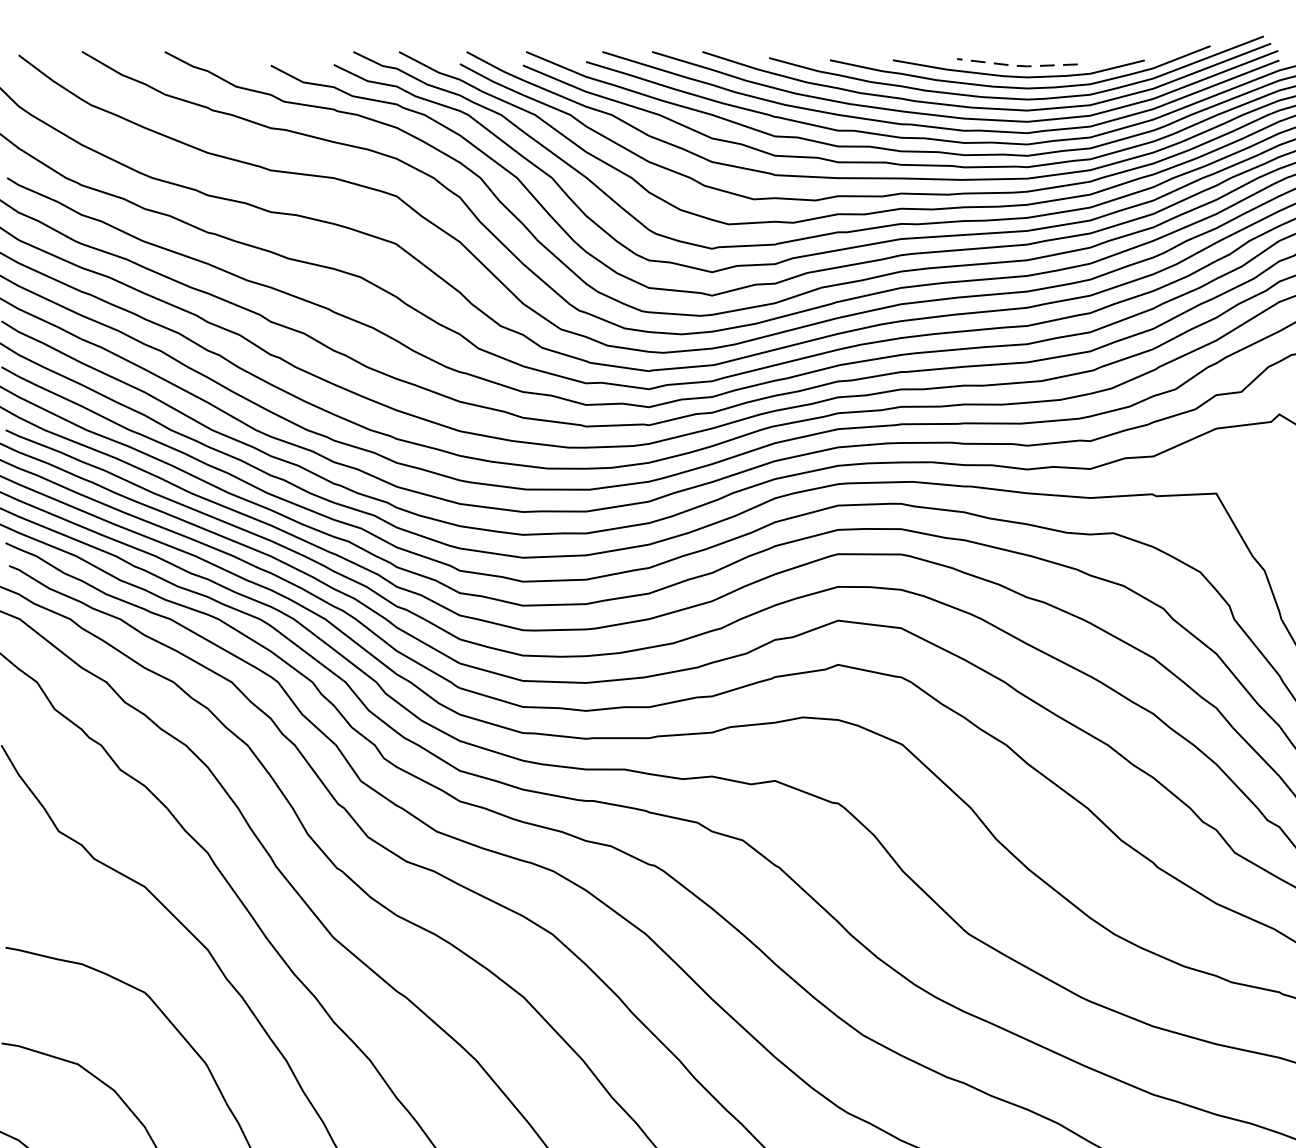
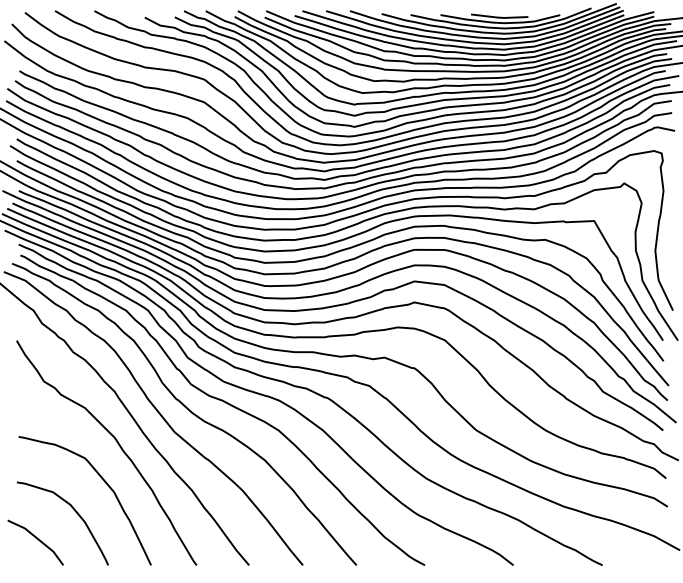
line: (1016, 65) -> (499, 17), dashed -> solid

